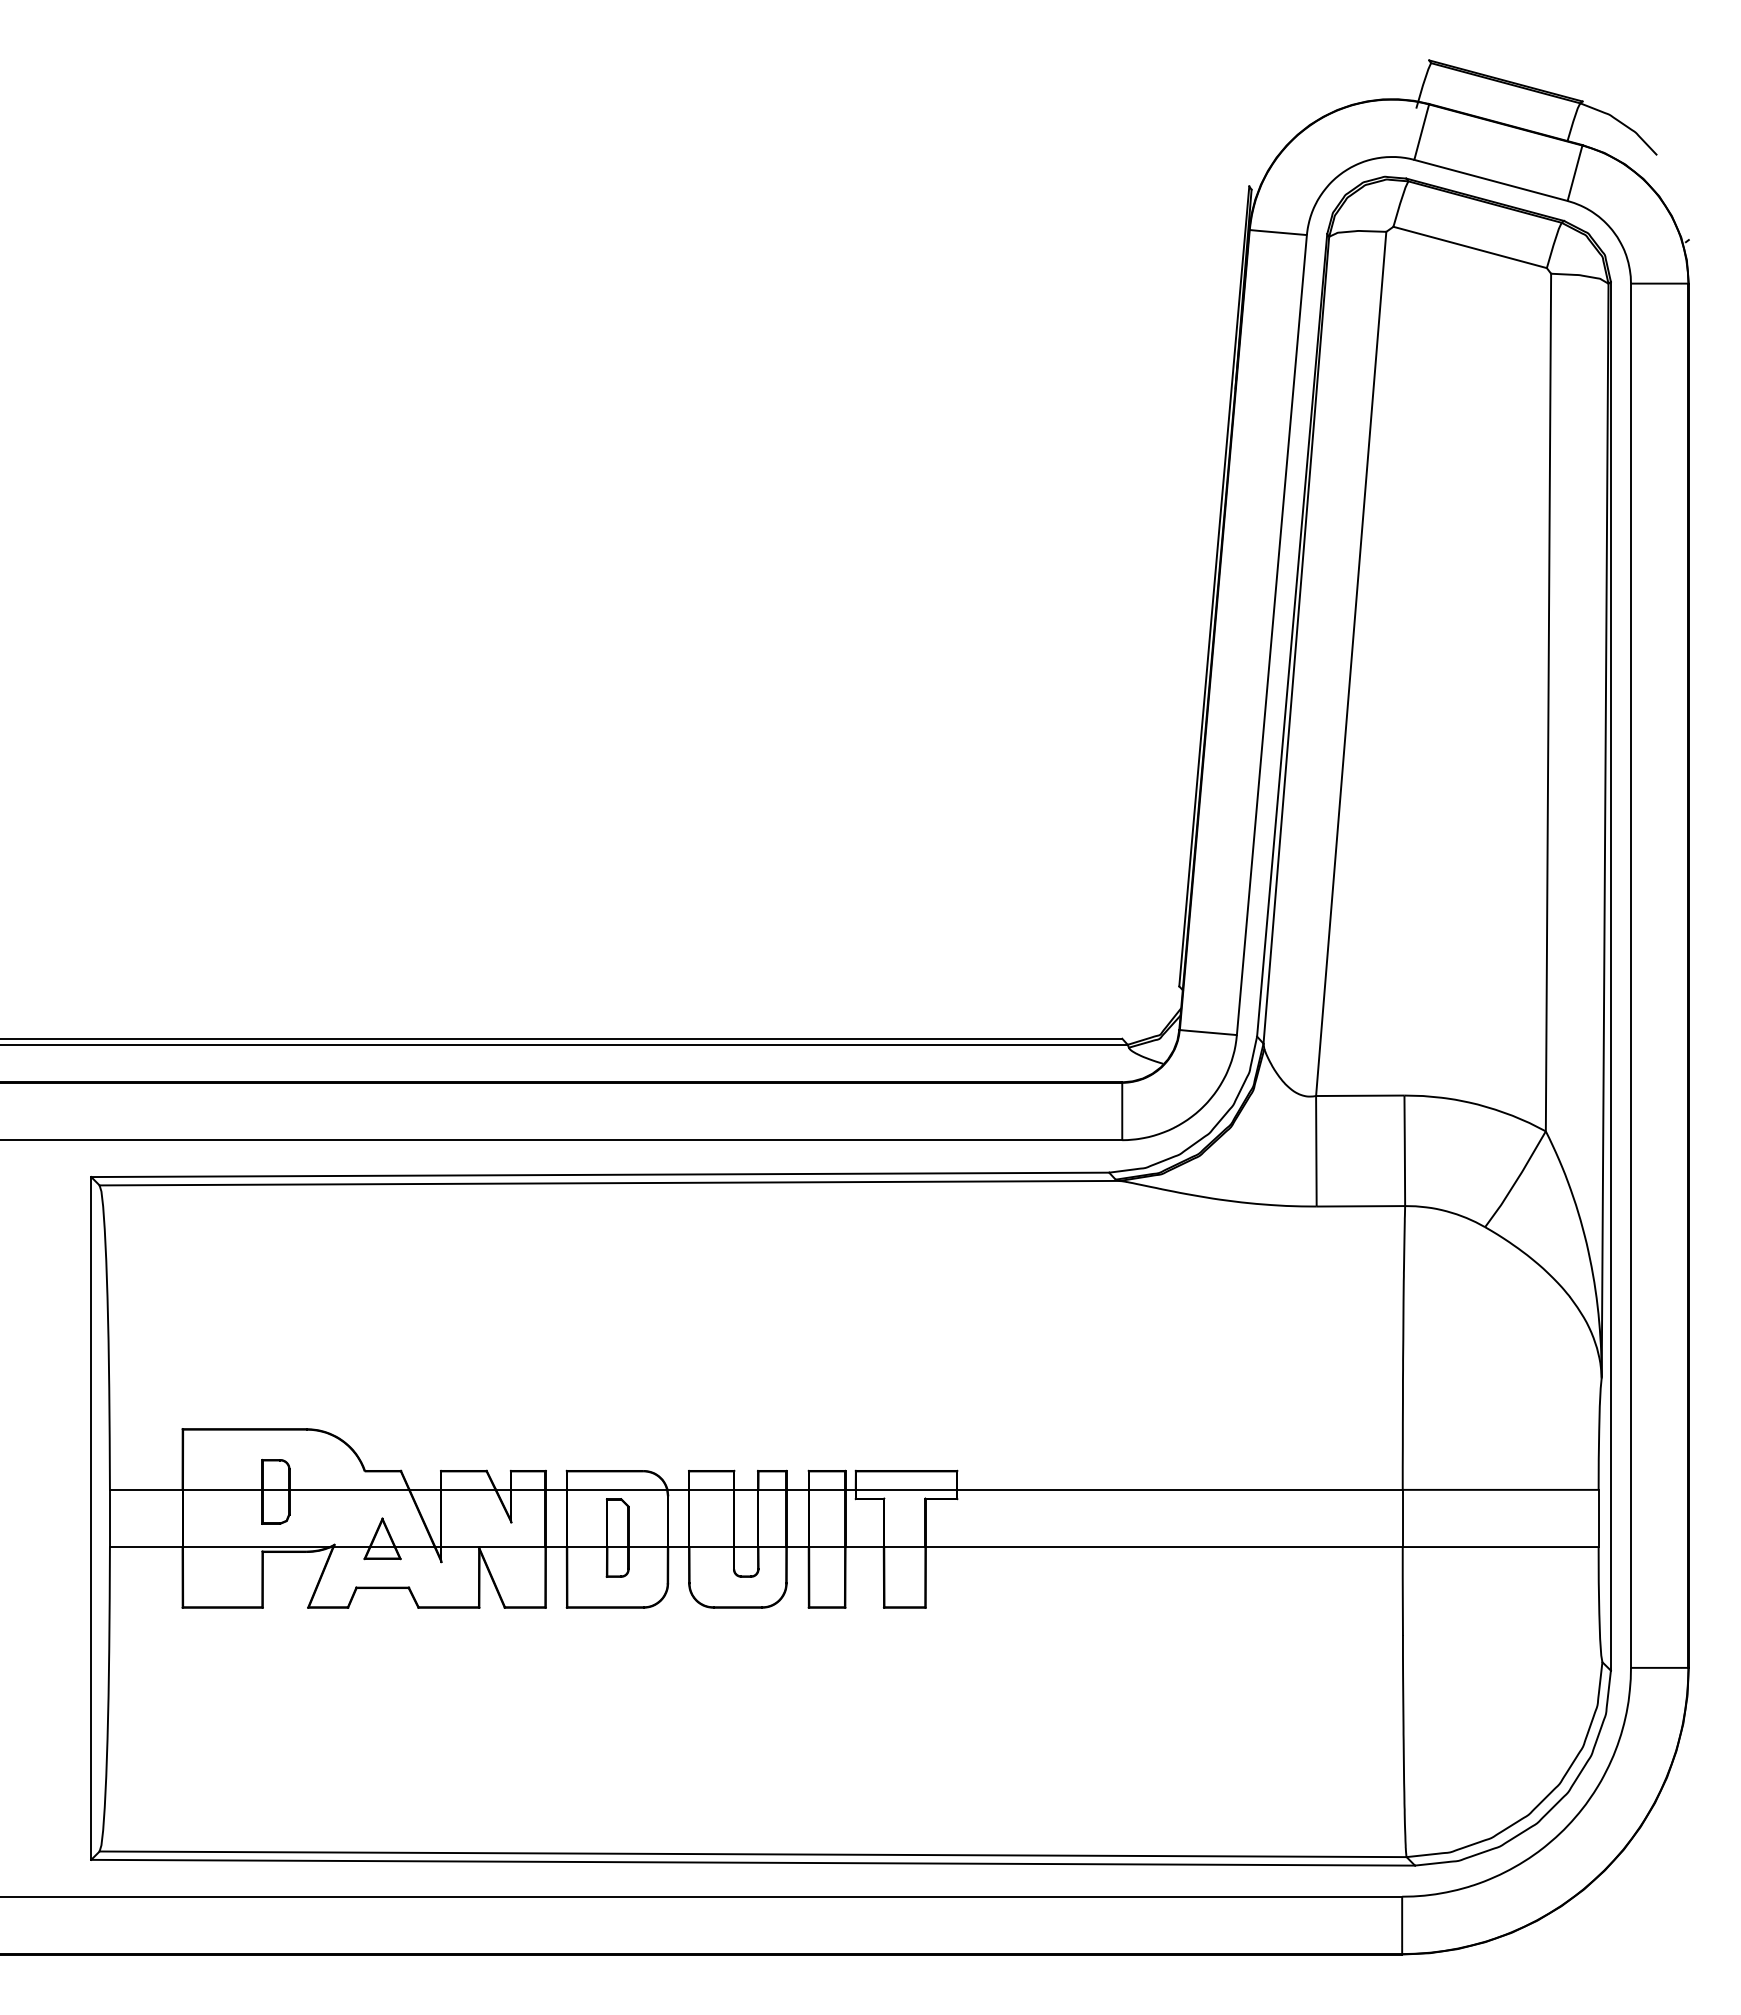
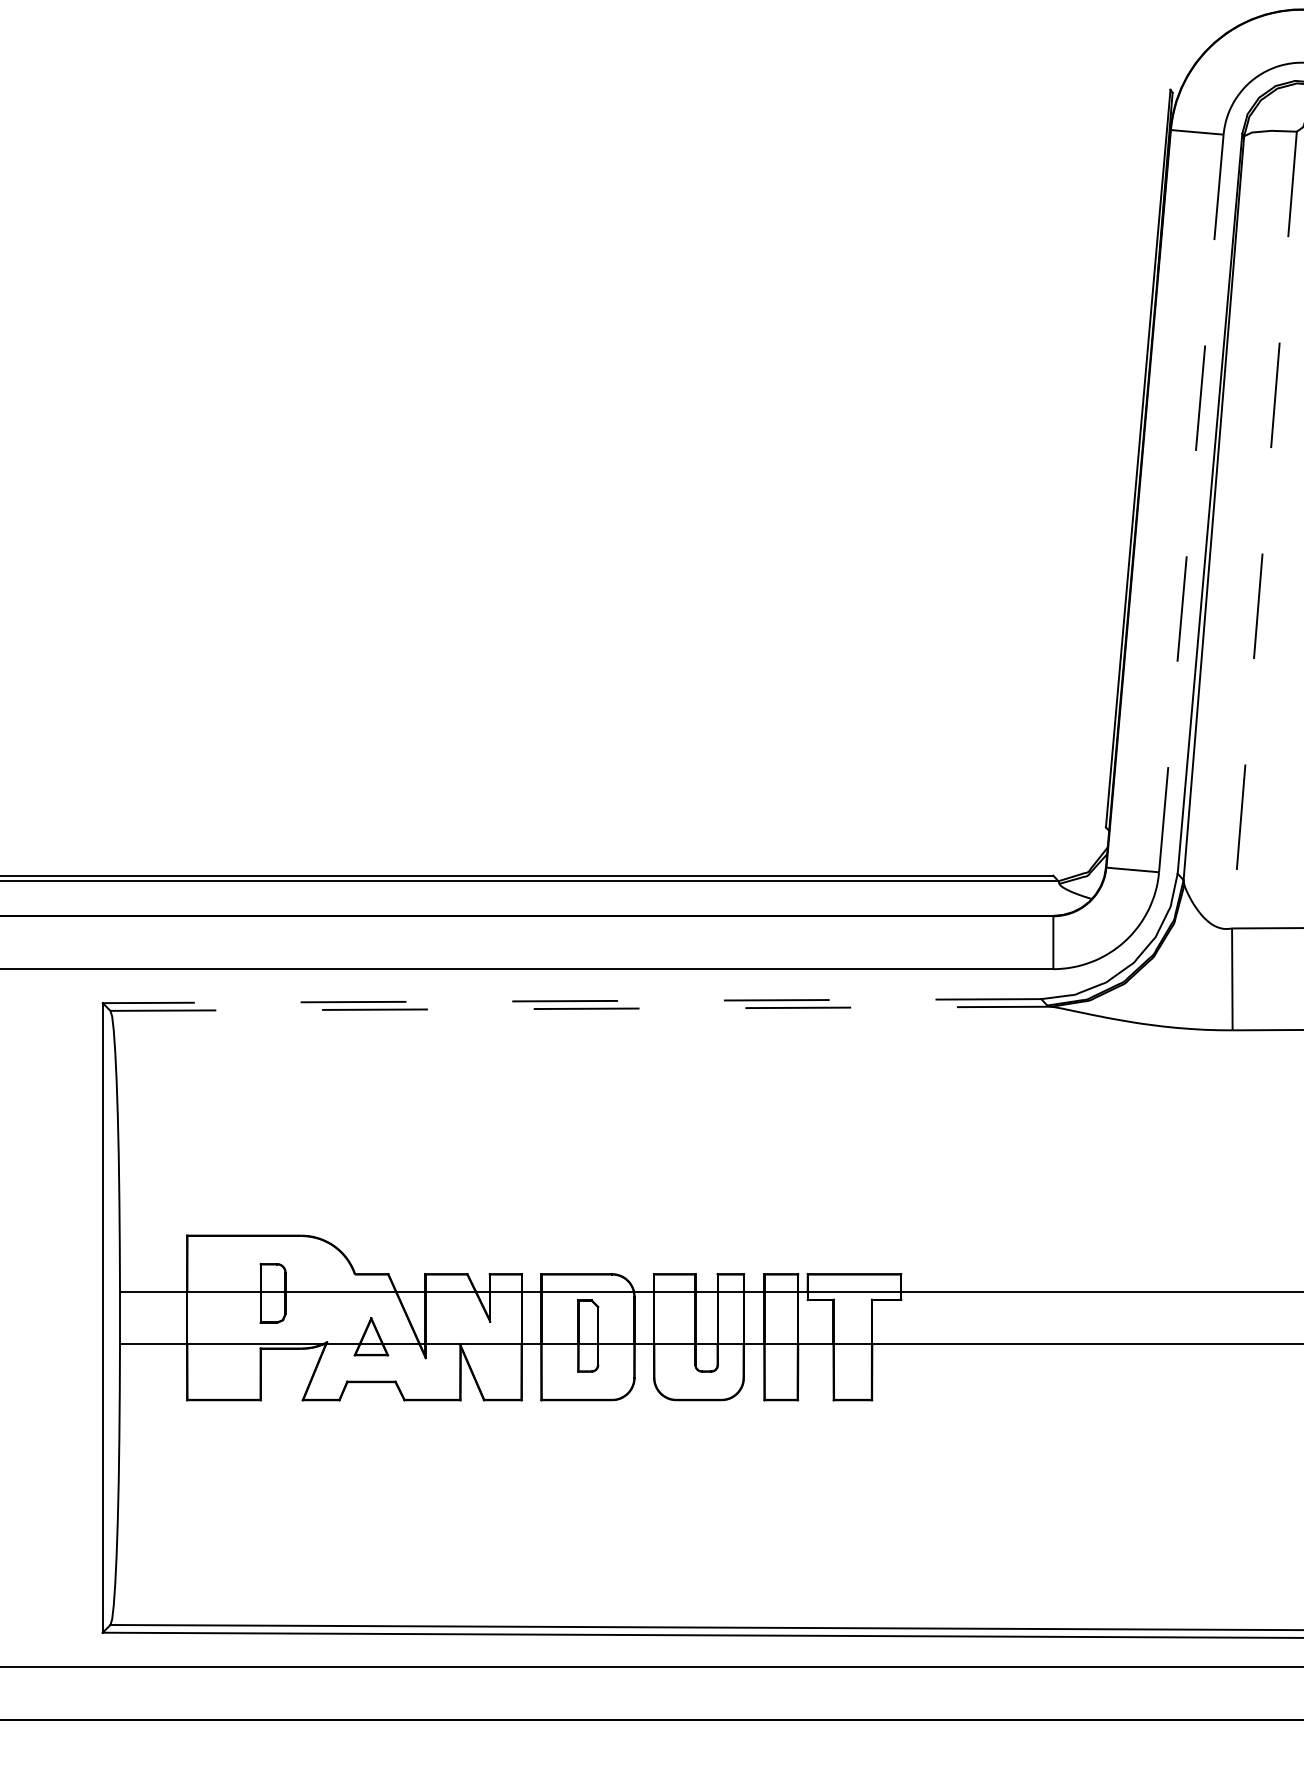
line: (1271, 635) -> (1190, 503), solid -> dashed
line: (1351, 663) -> (1264, 529), solid -> dashed
line: (600, 1174) -> (572, 1000), solid -> dashed
line: (610, 1183) -> (581, 1009), solid -> dashed

